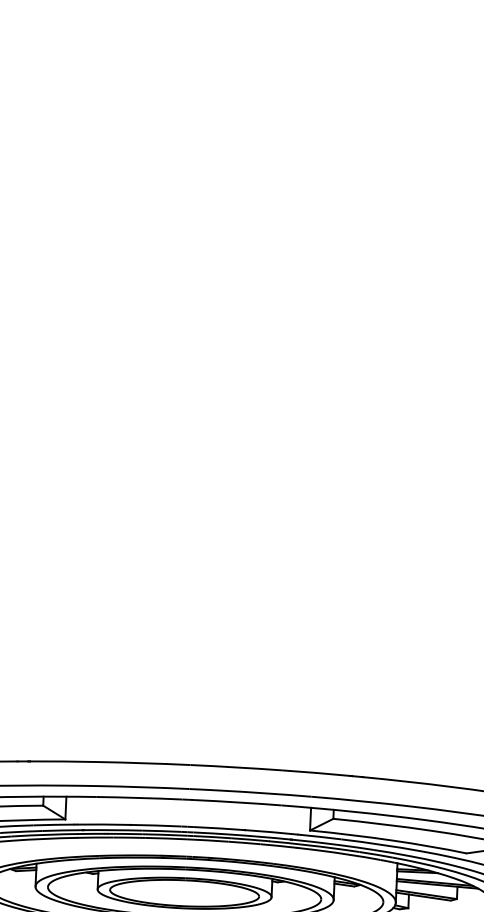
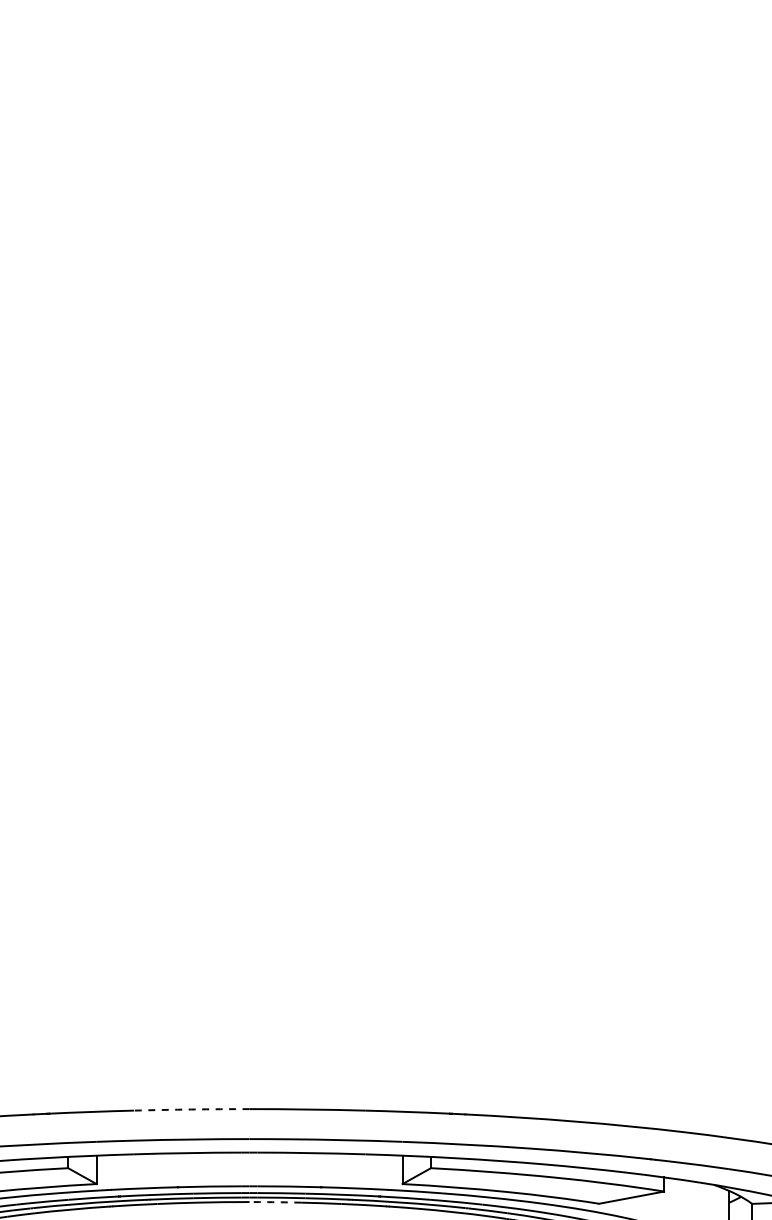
arc: (143, 763) -> (191, 1109), solid -> dashed
arc: (207, 840) -> (275, 1202), solid -> dashed

